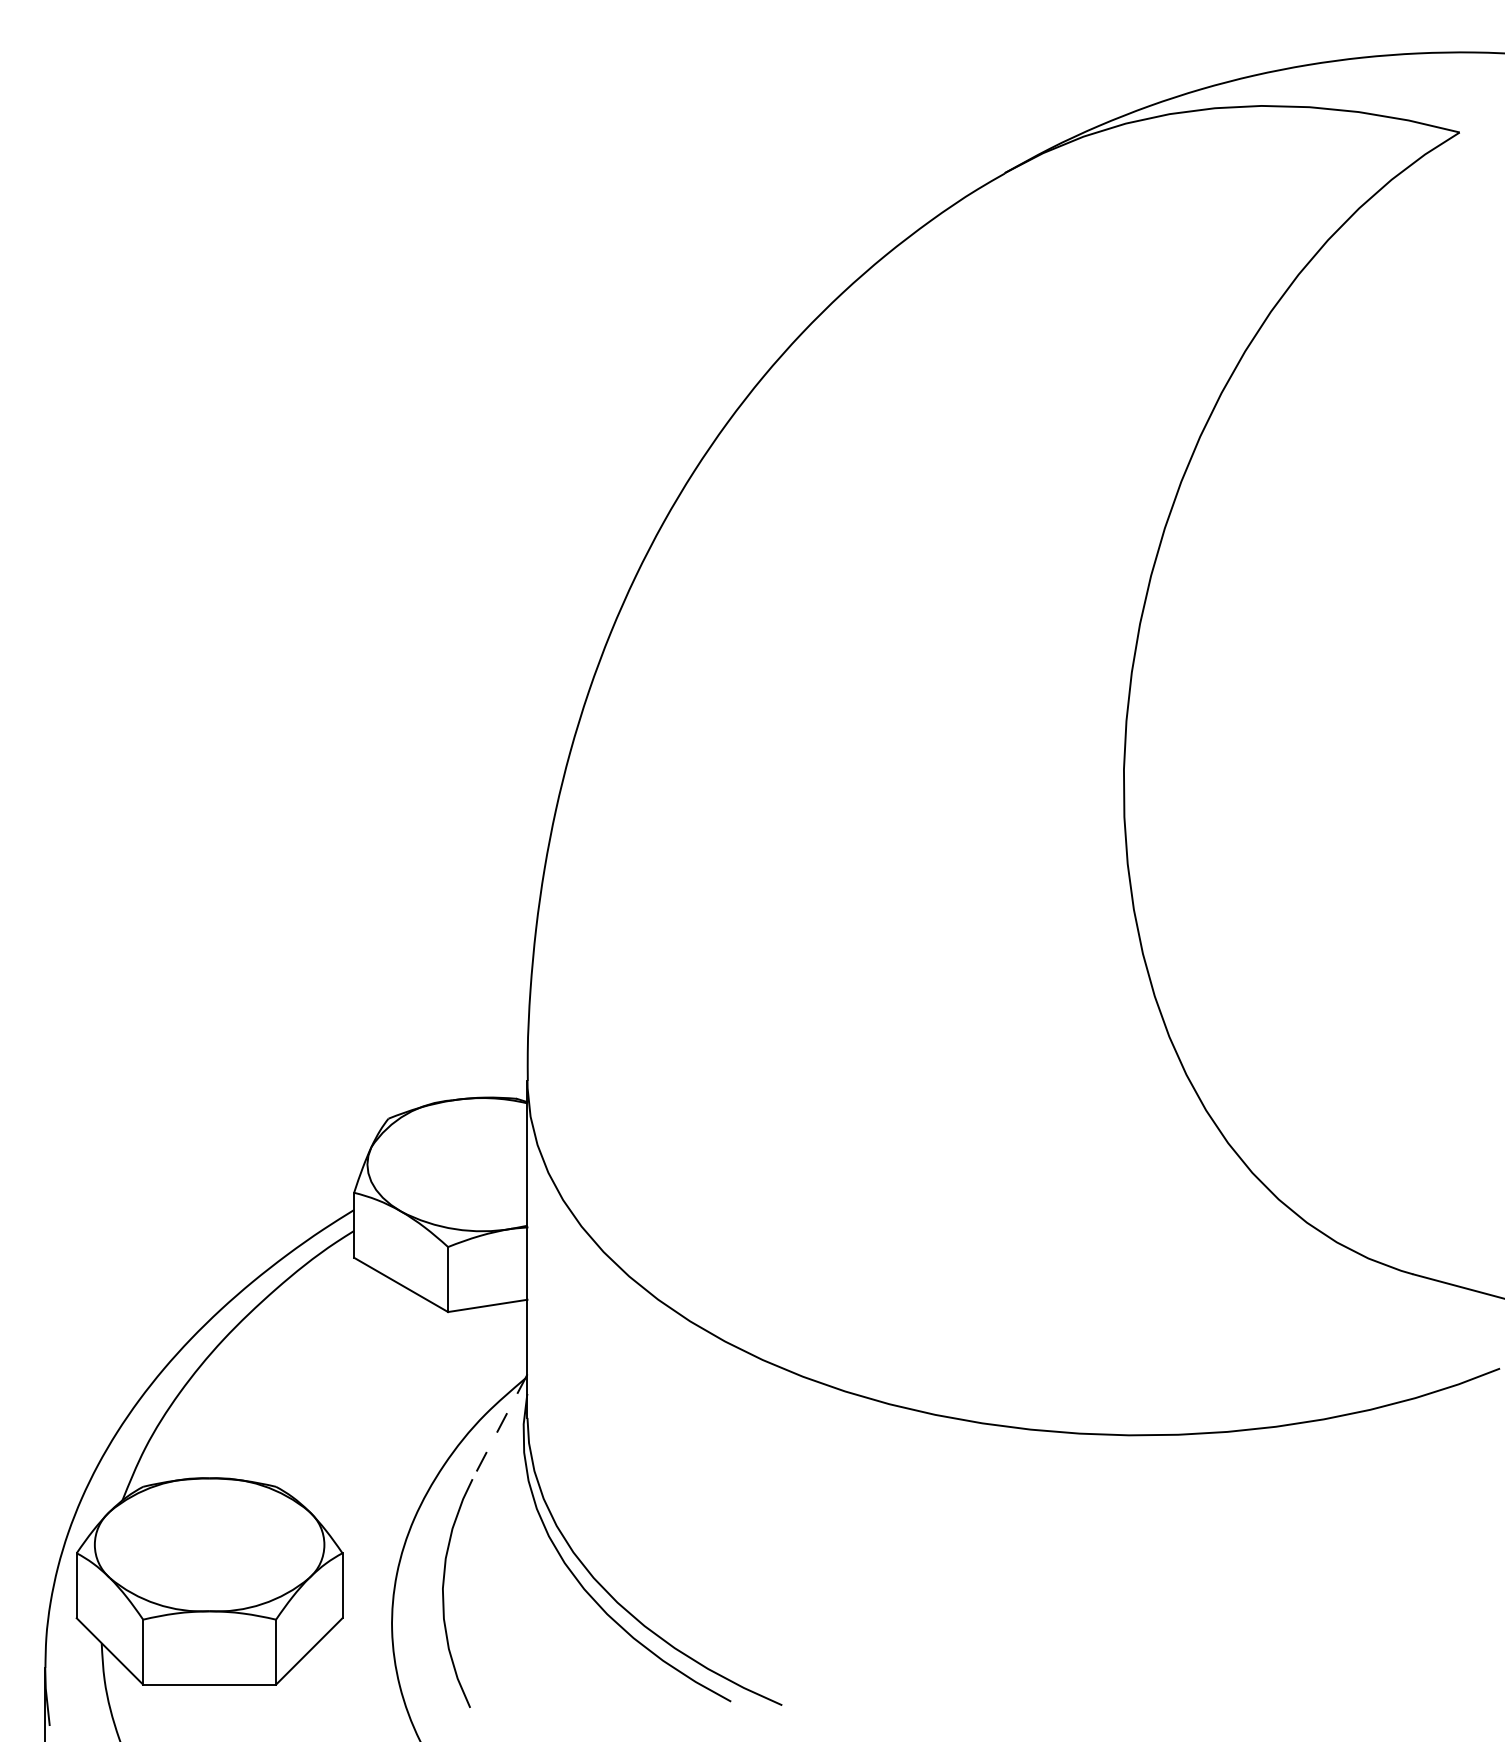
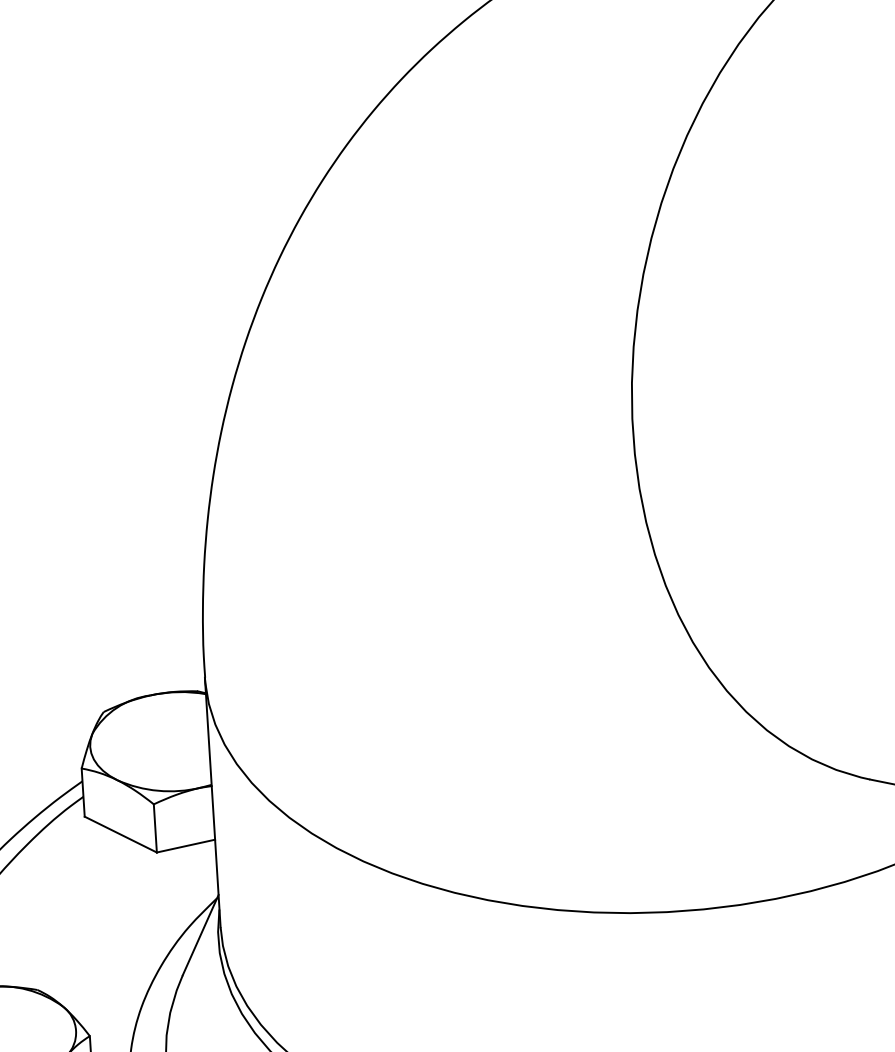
line: (499, 1427) -> (200, 935), dashed -> solid

